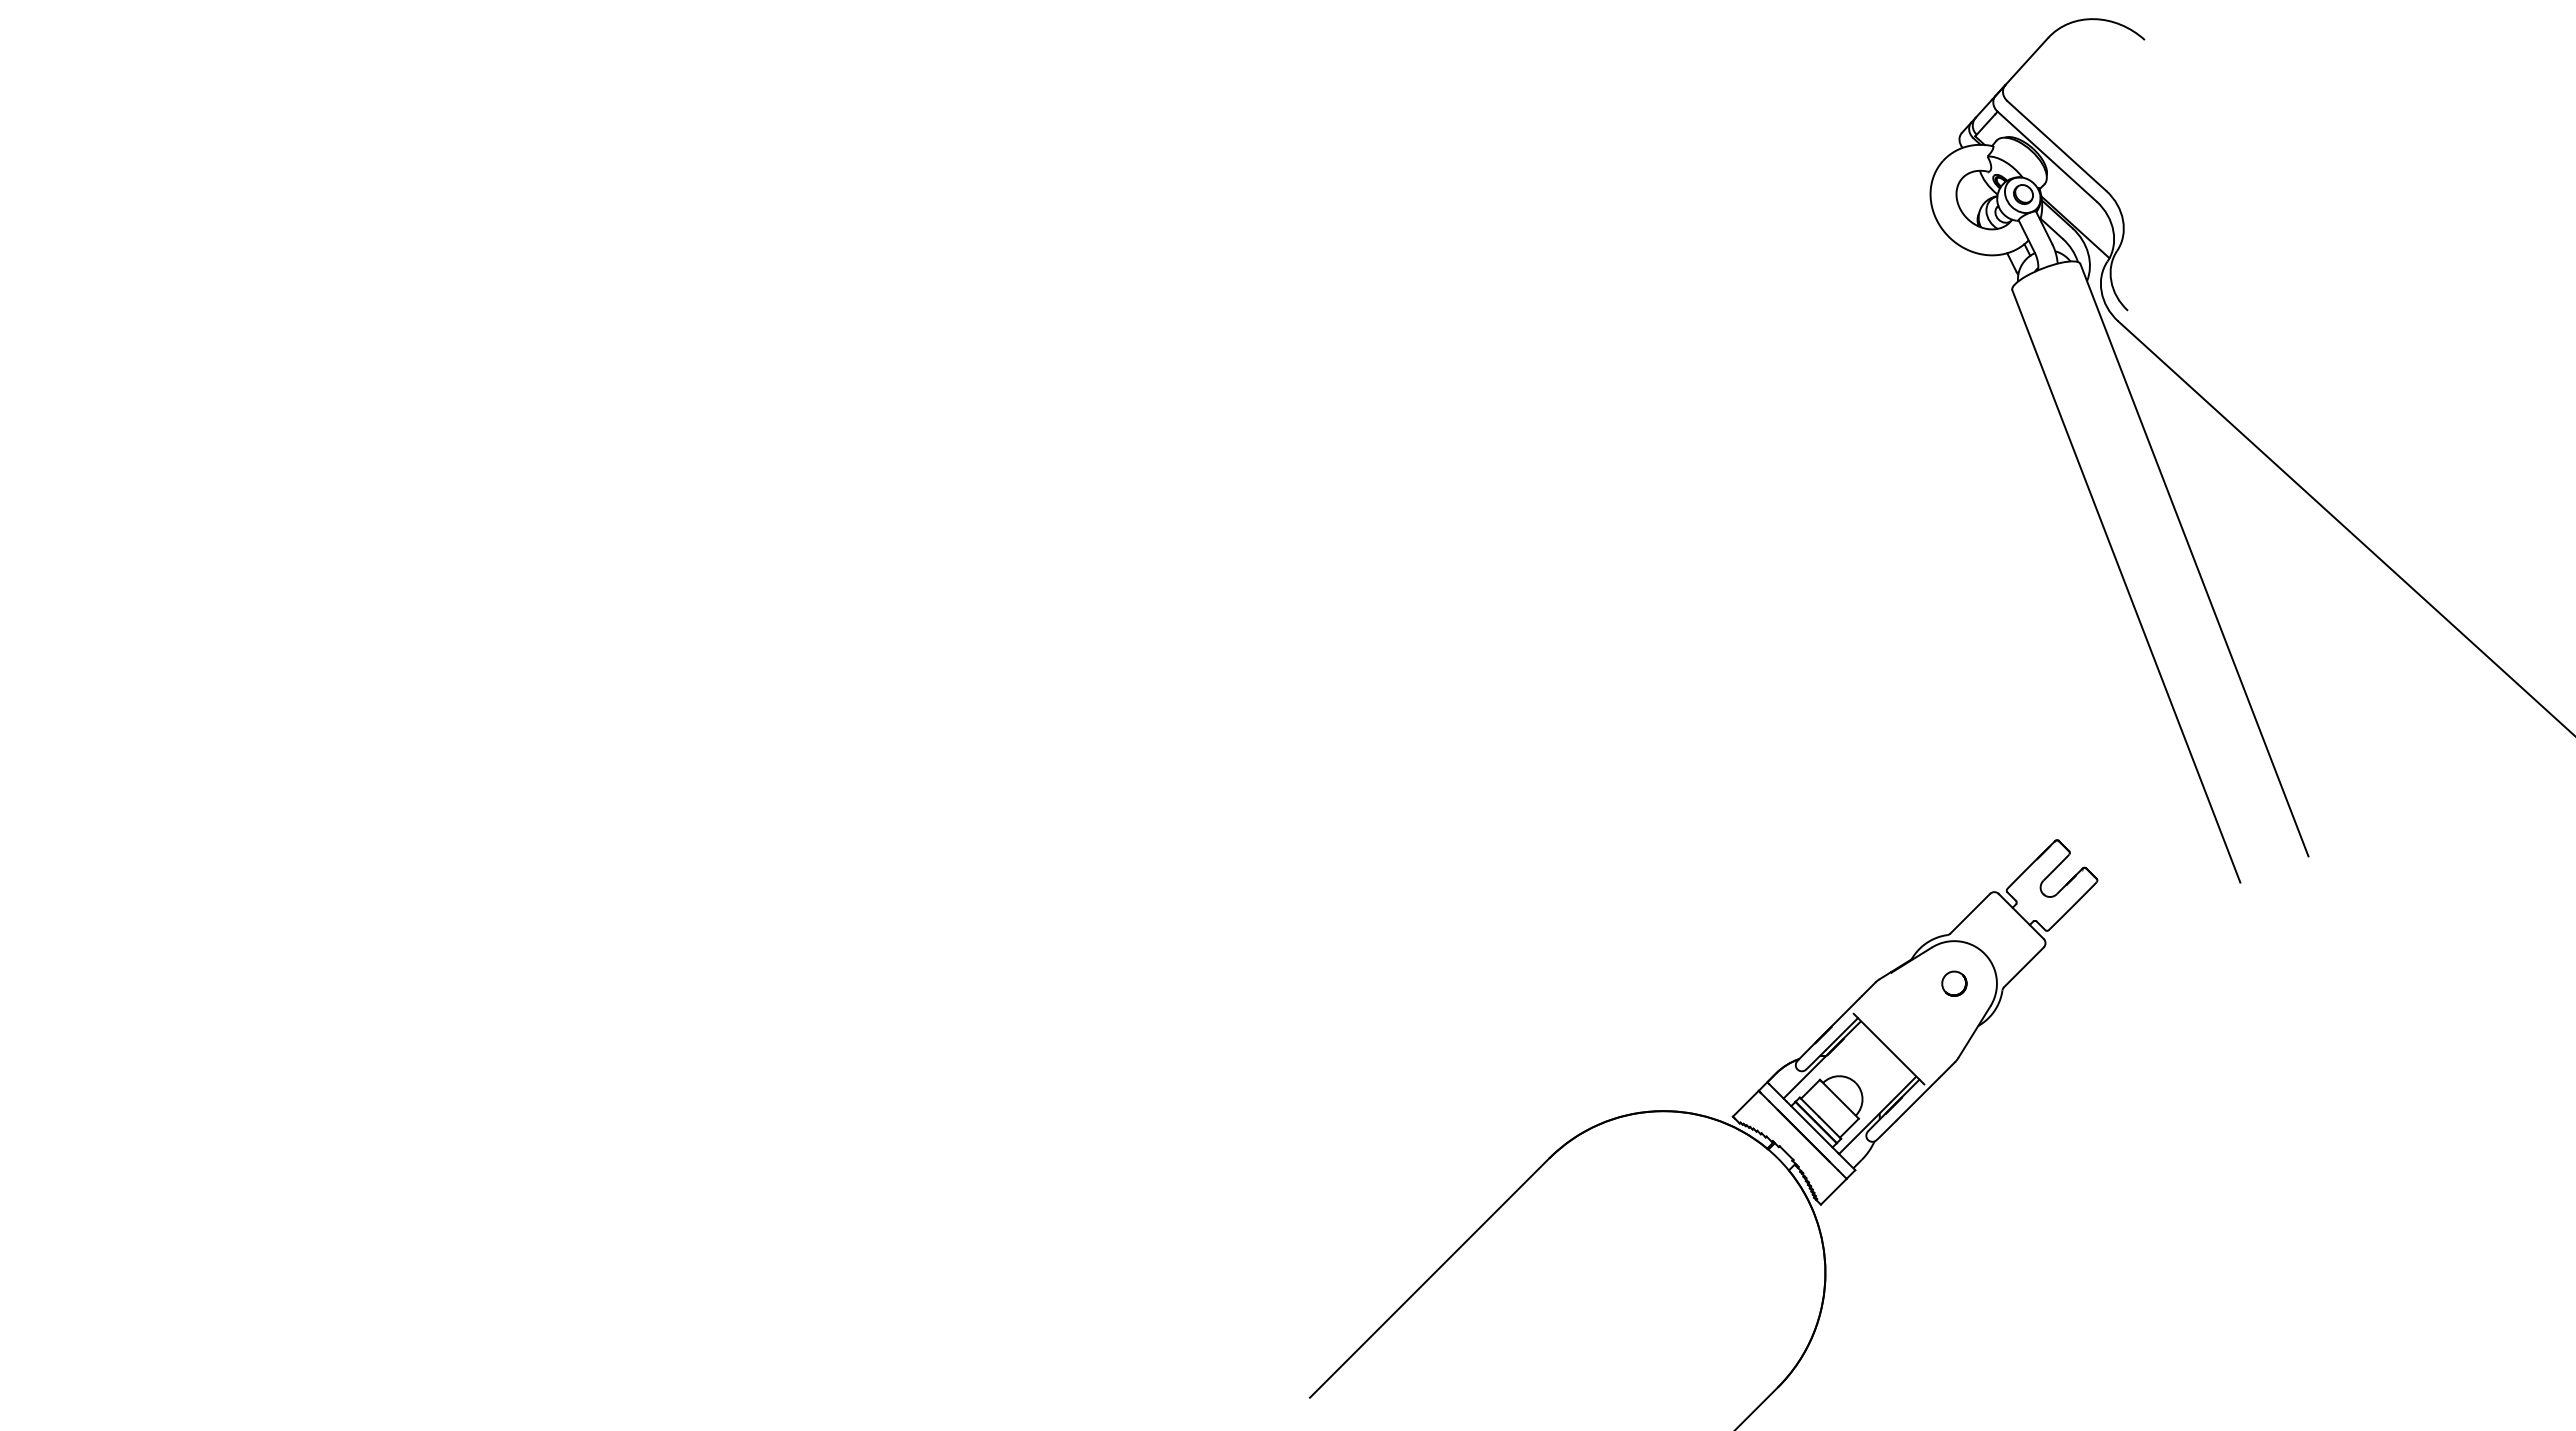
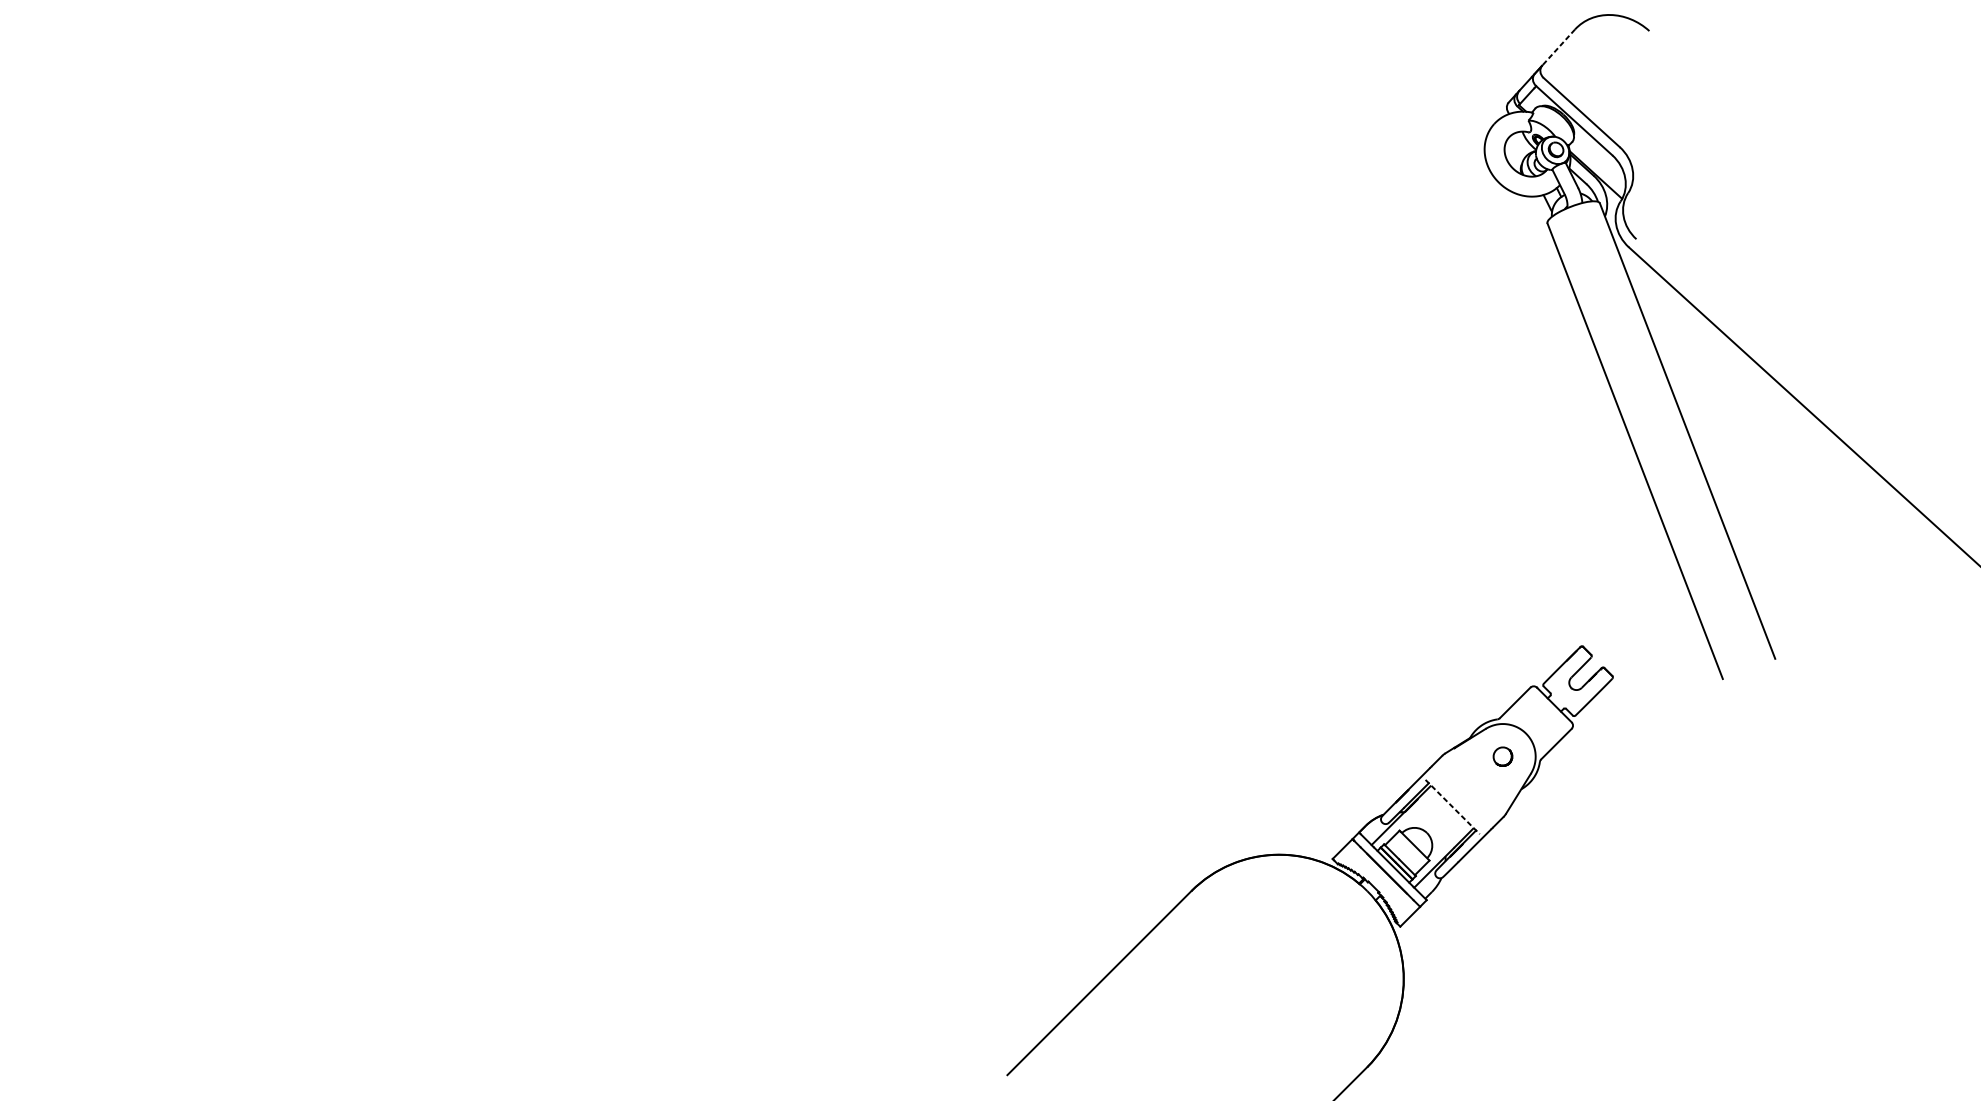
line: (2026, 61) -> (1558, 47), solid -> dashed
line: (1889, 1049) -> (1453, 807), solid -> dashed

